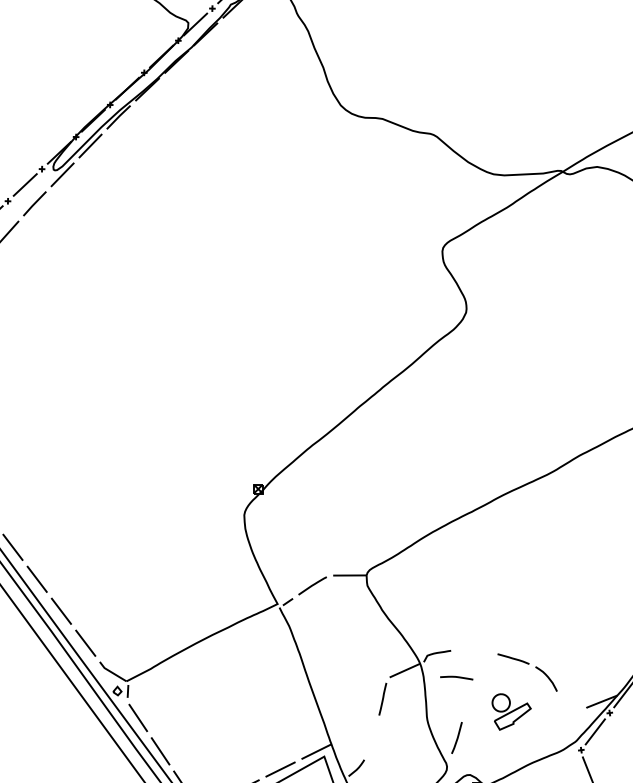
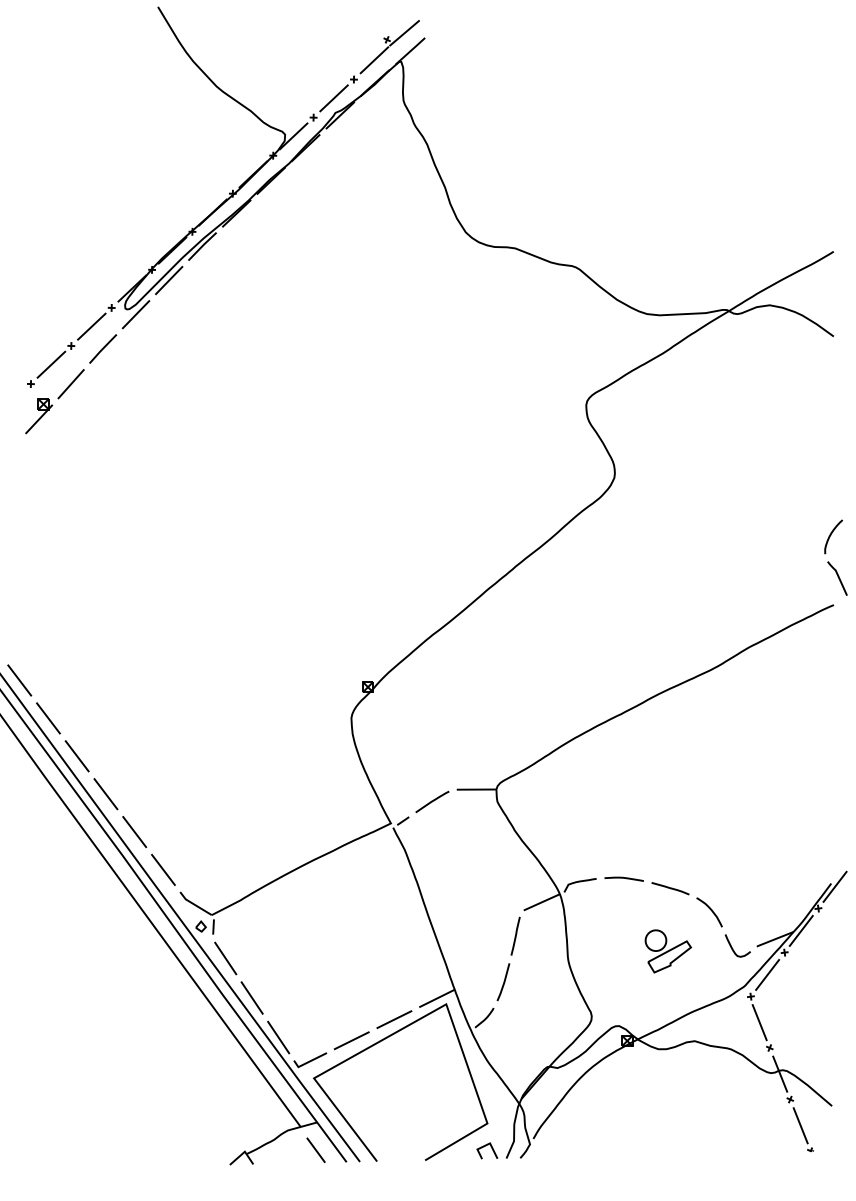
curve: (456, 677) -> (623, 878), moved
curve: (566, 709) -> (733, 948), added
line: (456, 738) -> (503, 982), moved

